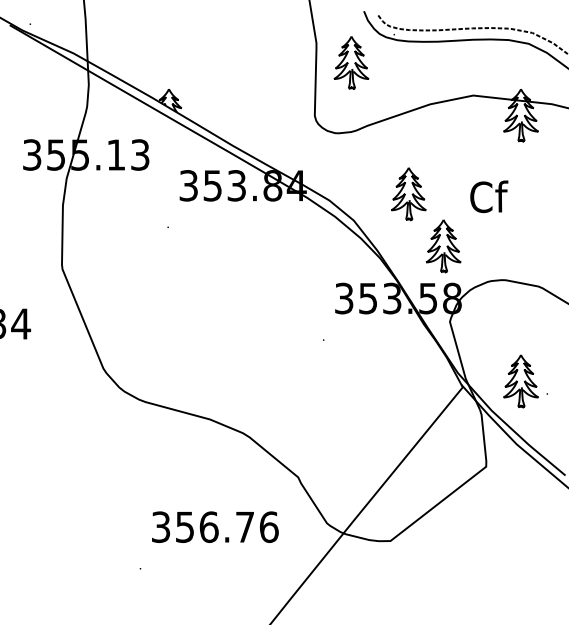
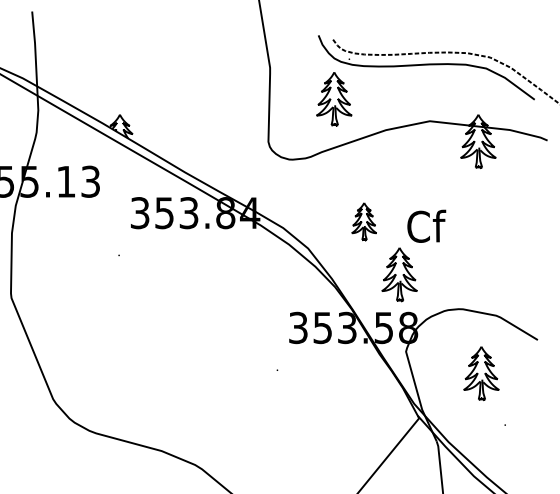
part: (351, 62) -> (334, 98), moved
part: (408, 194) -> (363, 221), size x0.7
text: (489, 196) -> (426, 226), moved
part: (520, 381) -> (480, 373), moved

